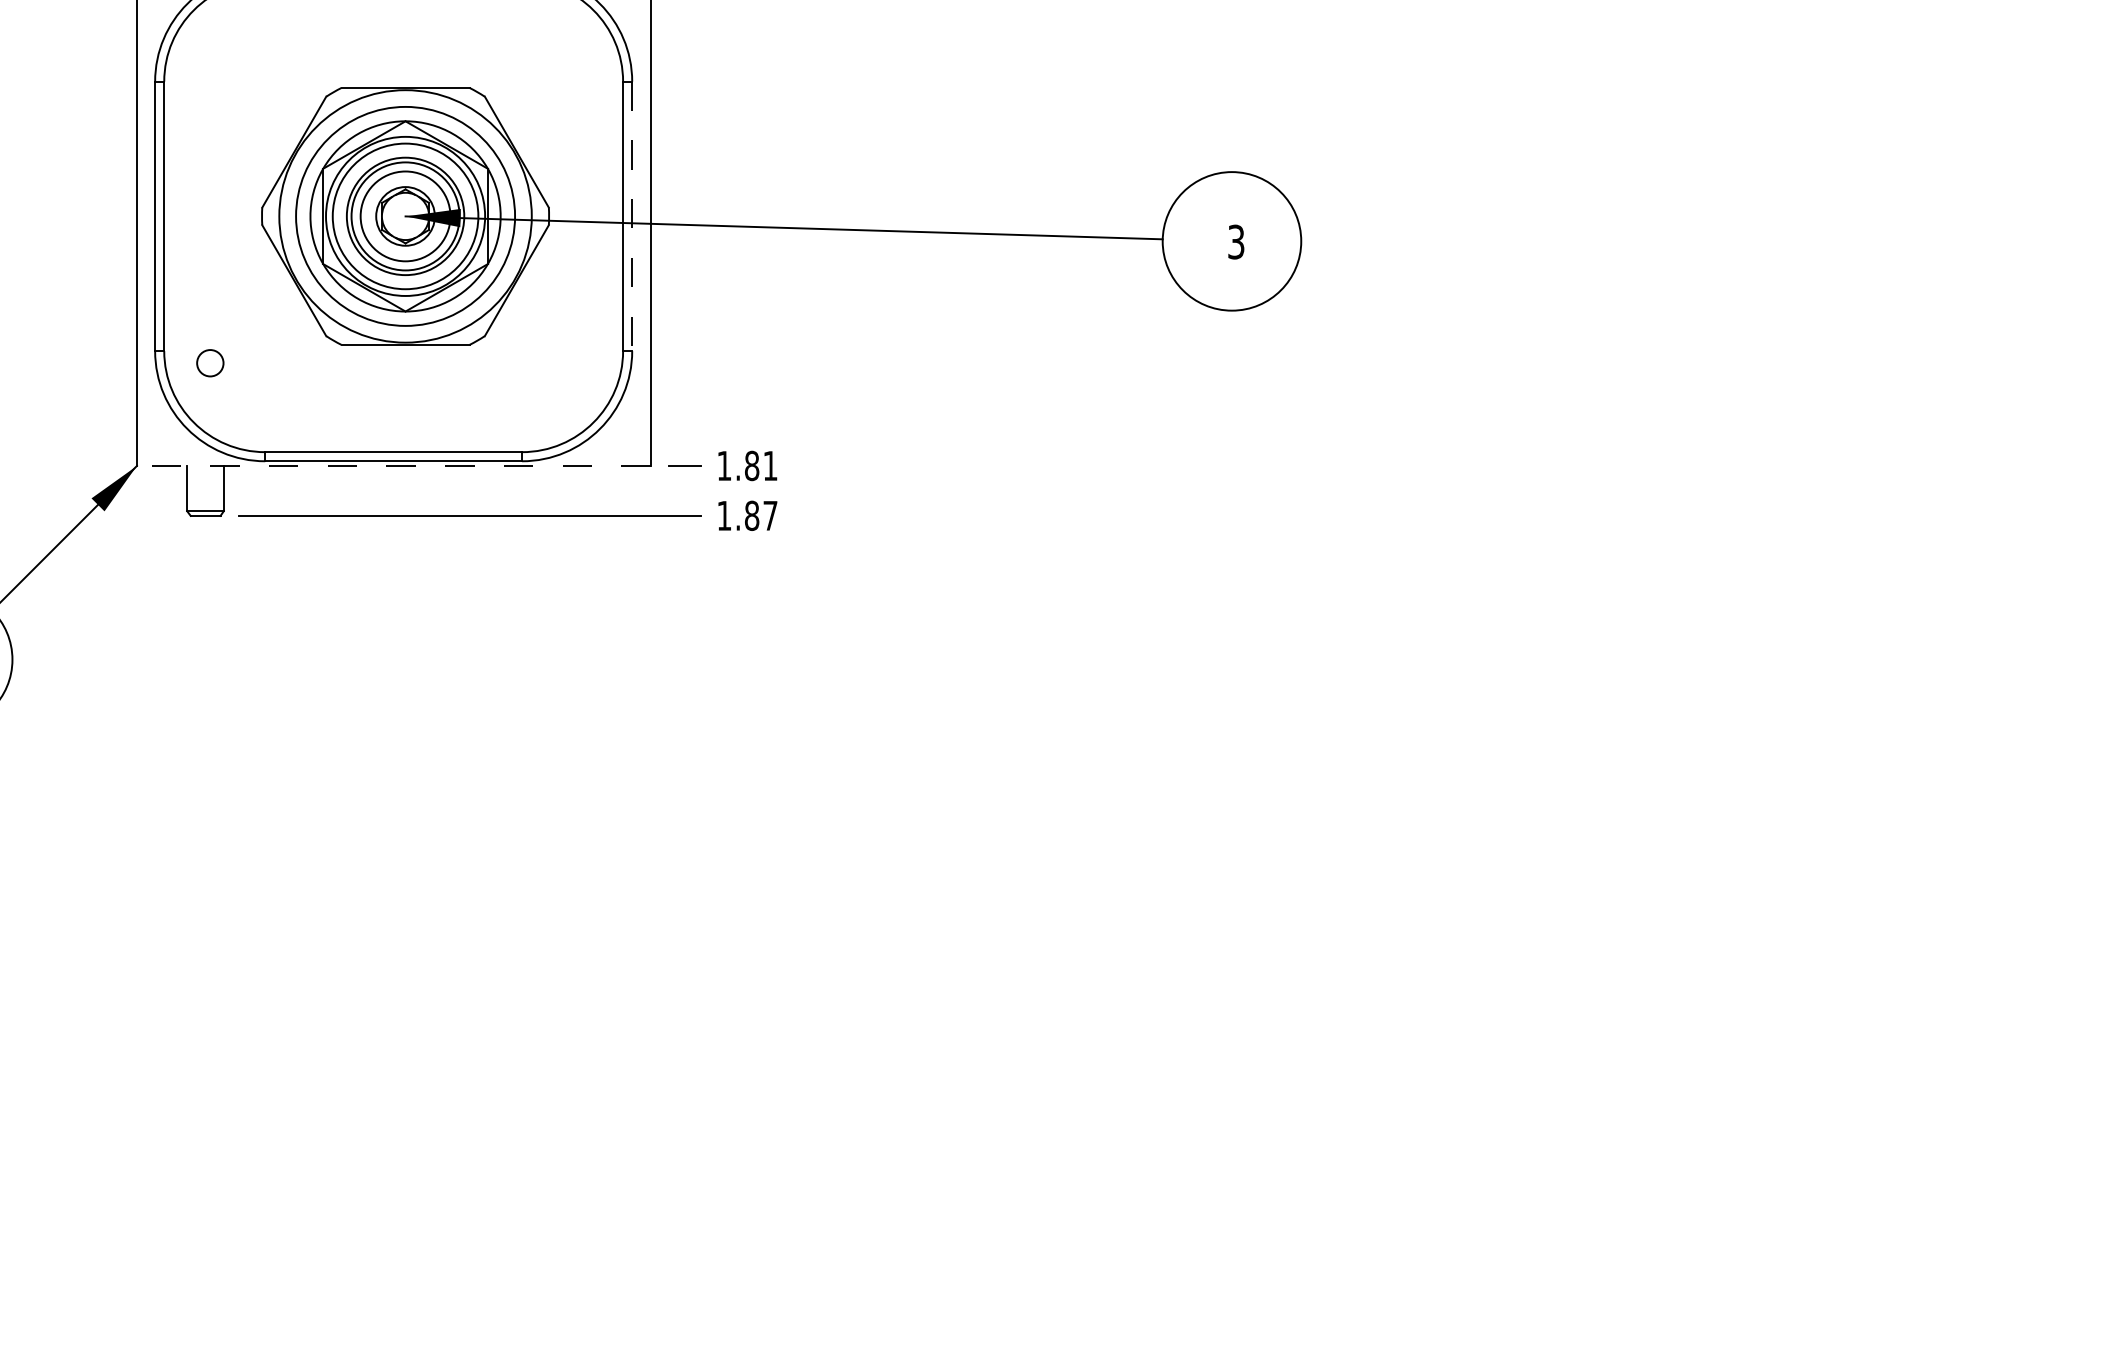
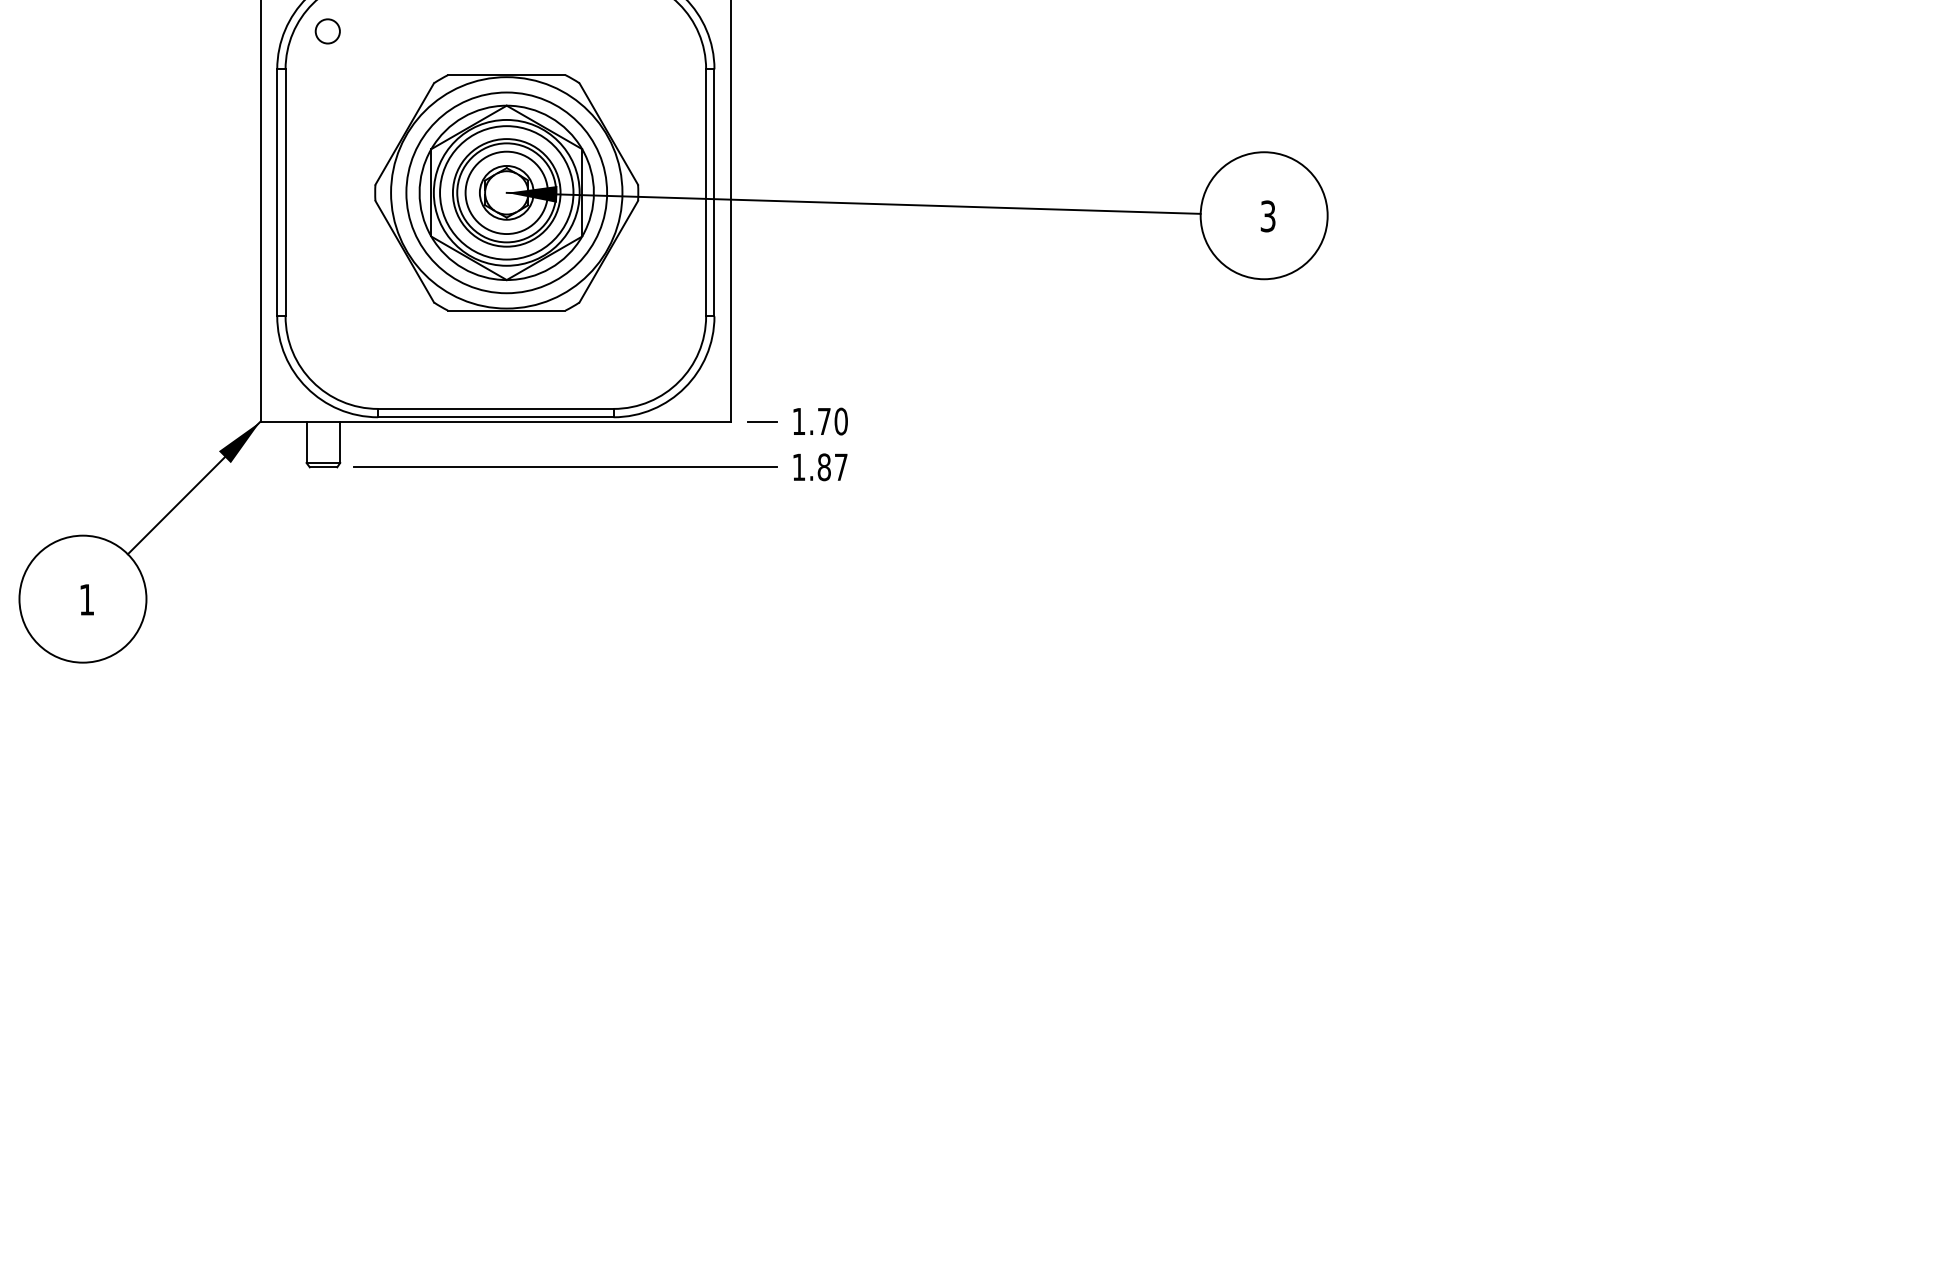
line: (632, 217) -> (714, 193), dashed -> solid
circle: (209, 363) -> (327, 31), moved
line: (393, 465) -> (495, 421), dashed -> solid
text: (760, 465) -> (832, 421), 1.81 -> 1.70

